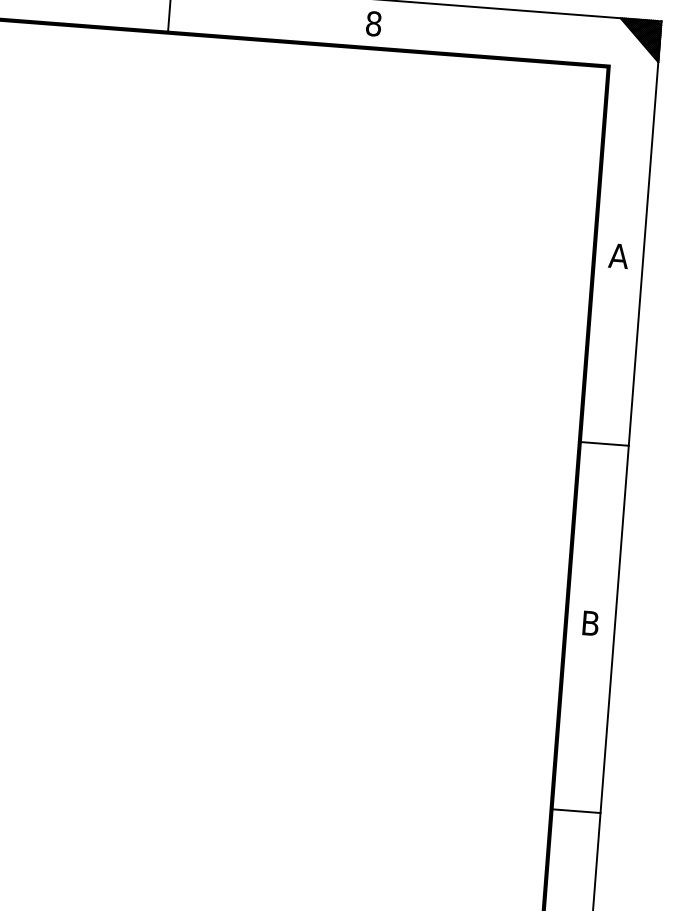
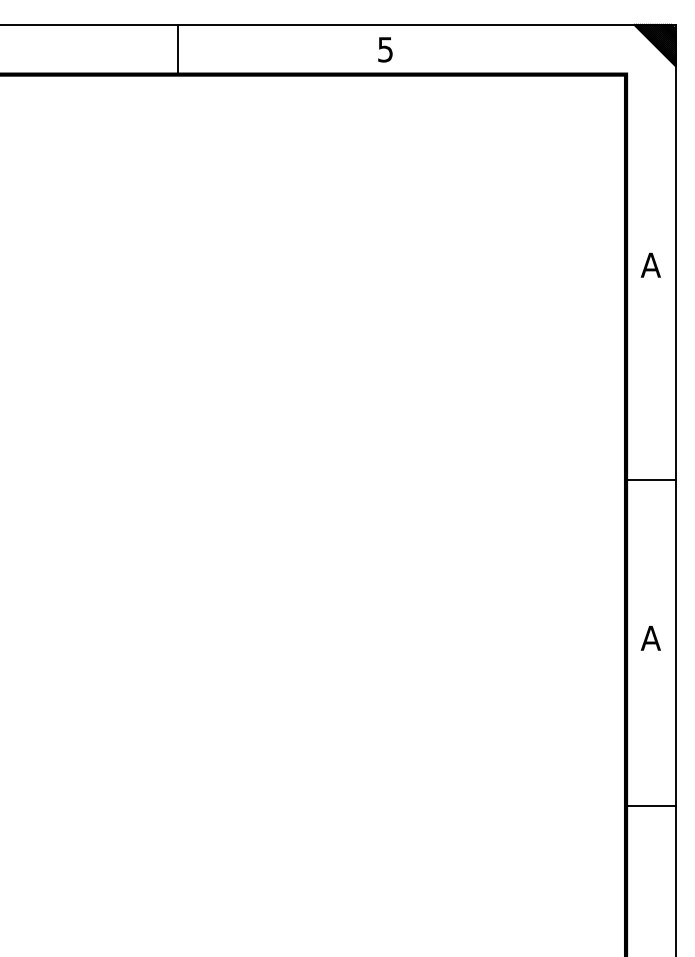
text: (373, 23) -> (385, 49), 8 -> 5
line: (603, 443) -> (650, 479), moved
text: (590, 622) -> (650, 637), B -> A
line: (575, 810) -> (650, 805), moved

